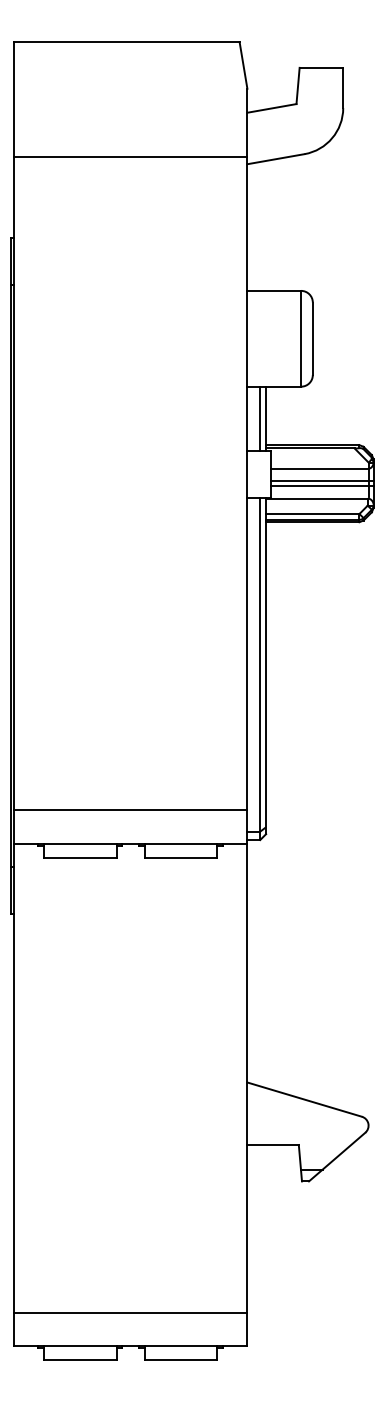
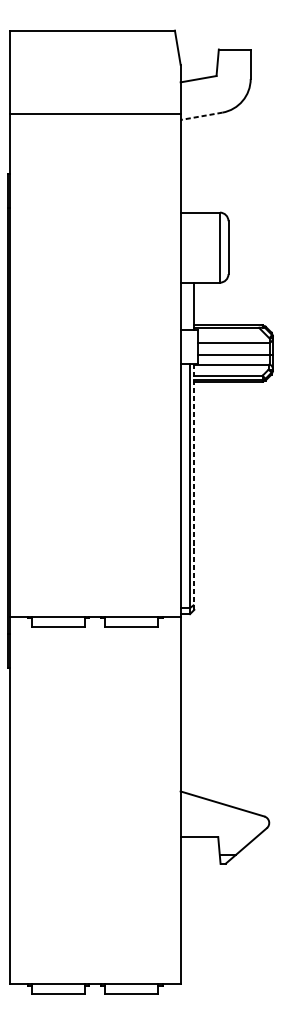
line: (275, 159) -> (201, 116), solid -> dashed
line: (260, 418) -> (190, 305), removed
line: (321, 481) -> (234, 352), removed
line: (266, 665) -> (194, 486), solid -> dashed
line: (130, 810) -> (95, 592), removed
line: (130, 1312) -> (95, 959), removed

